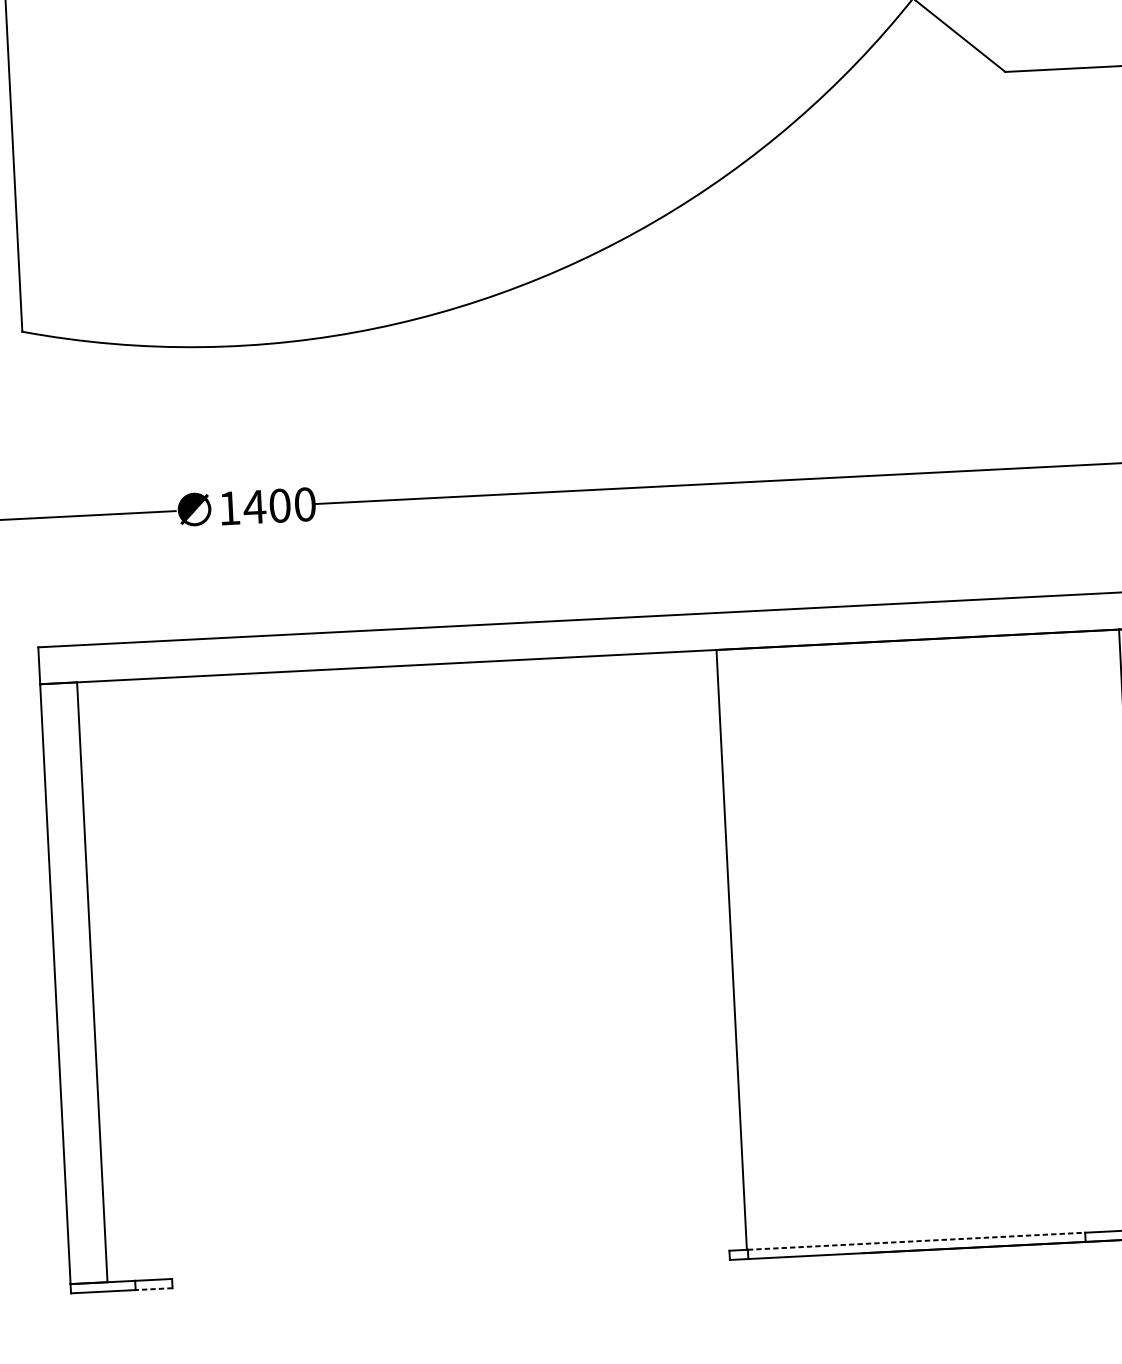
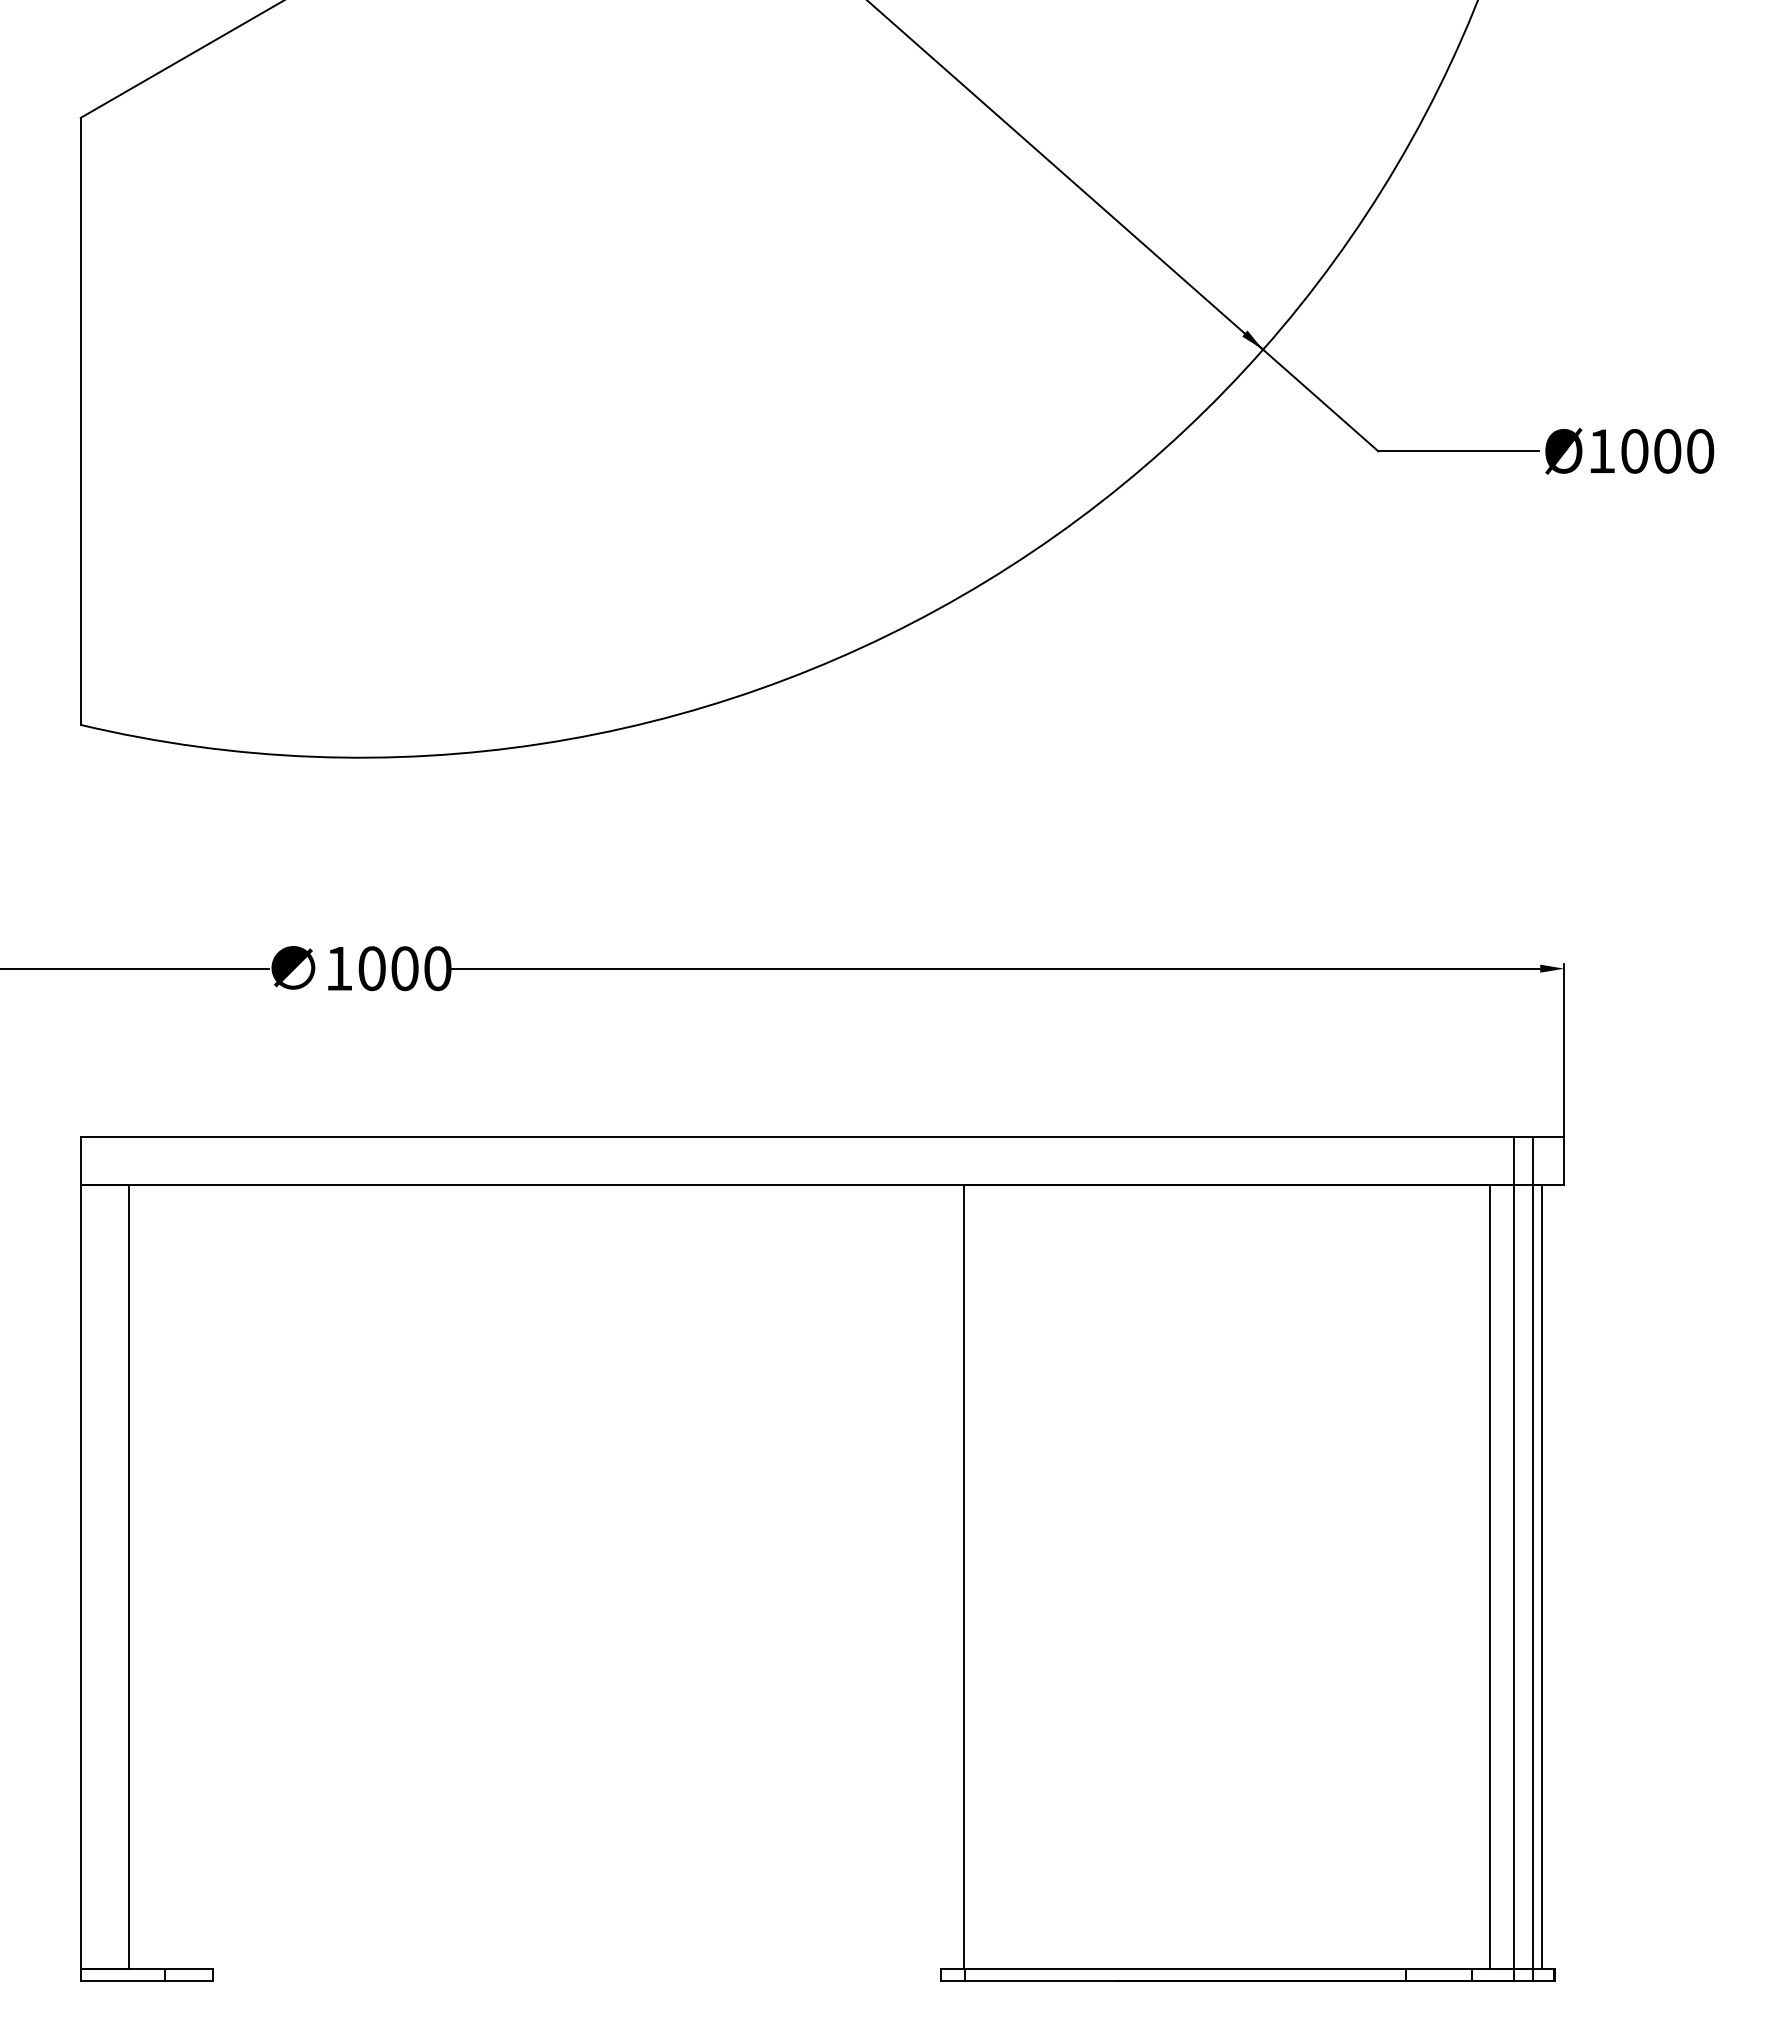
text: (254, 506) -> (371, 968), 1400 -> 1000
line: (917, 1241) -> (1186, 1968), dashed -> solid
line: (153, 1288) -> (188, 1980), dashed -> solid

